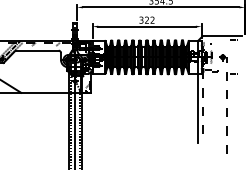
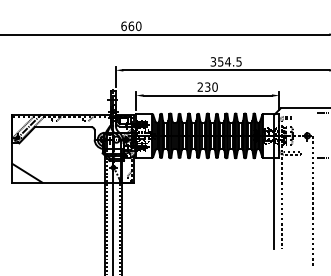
text: (146, 19) -> (207, 86), 322 -> 230

